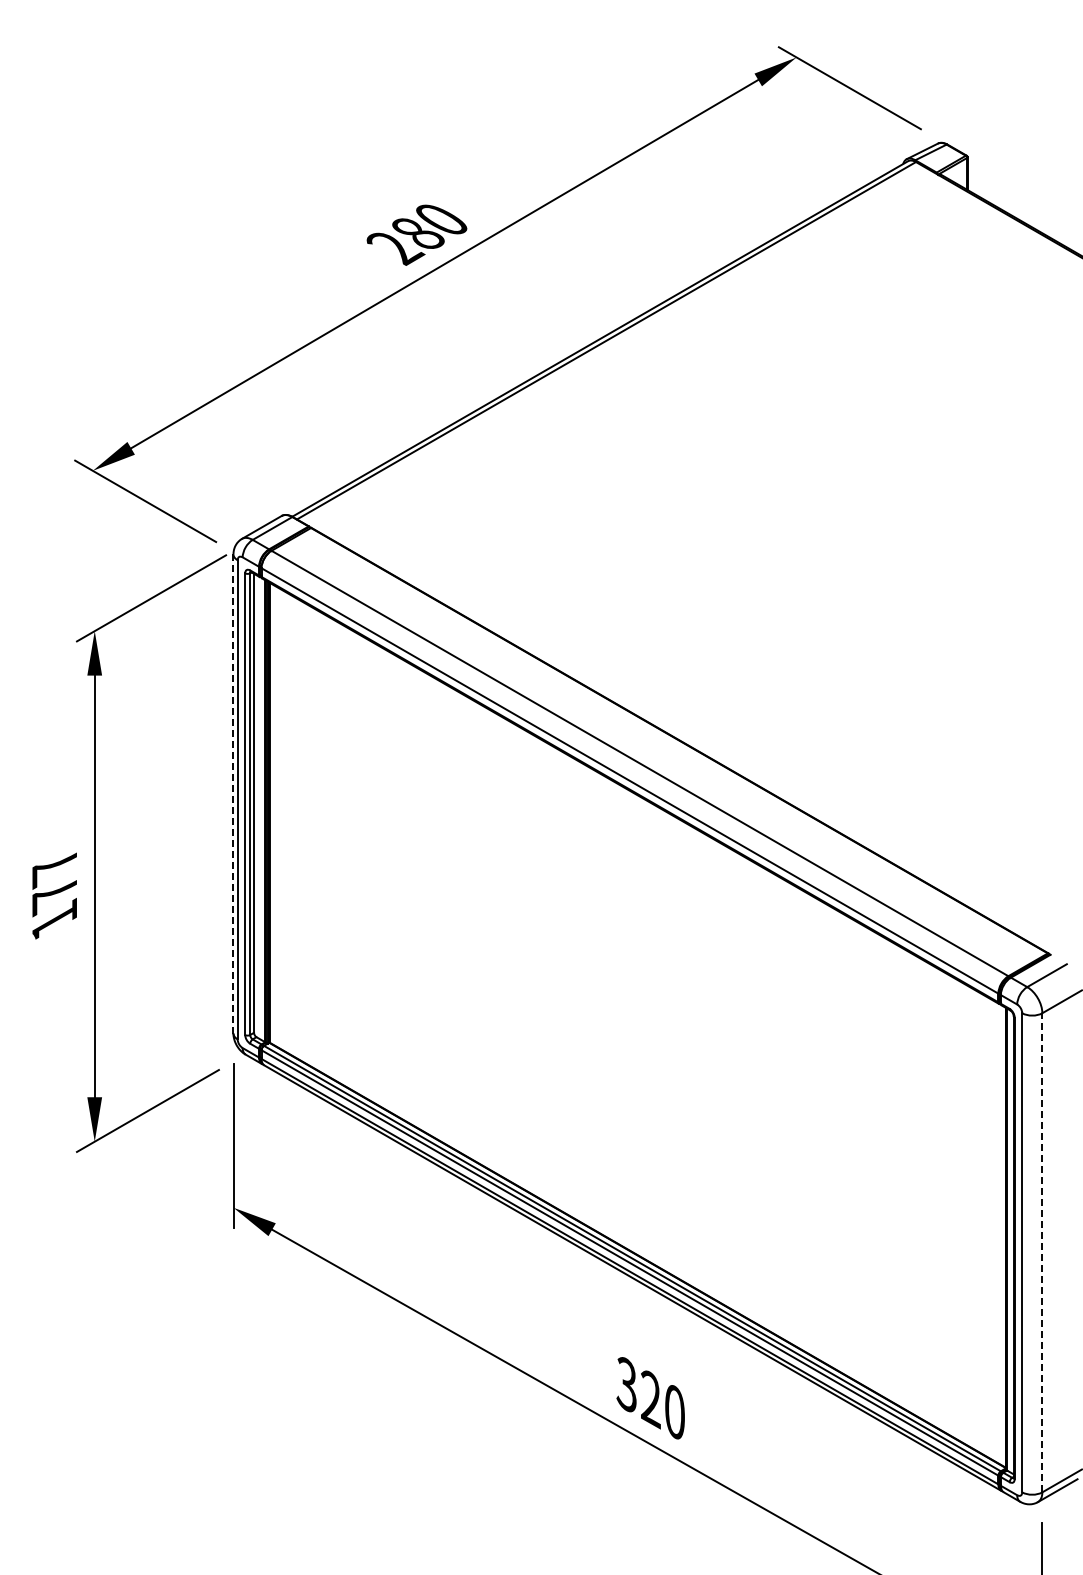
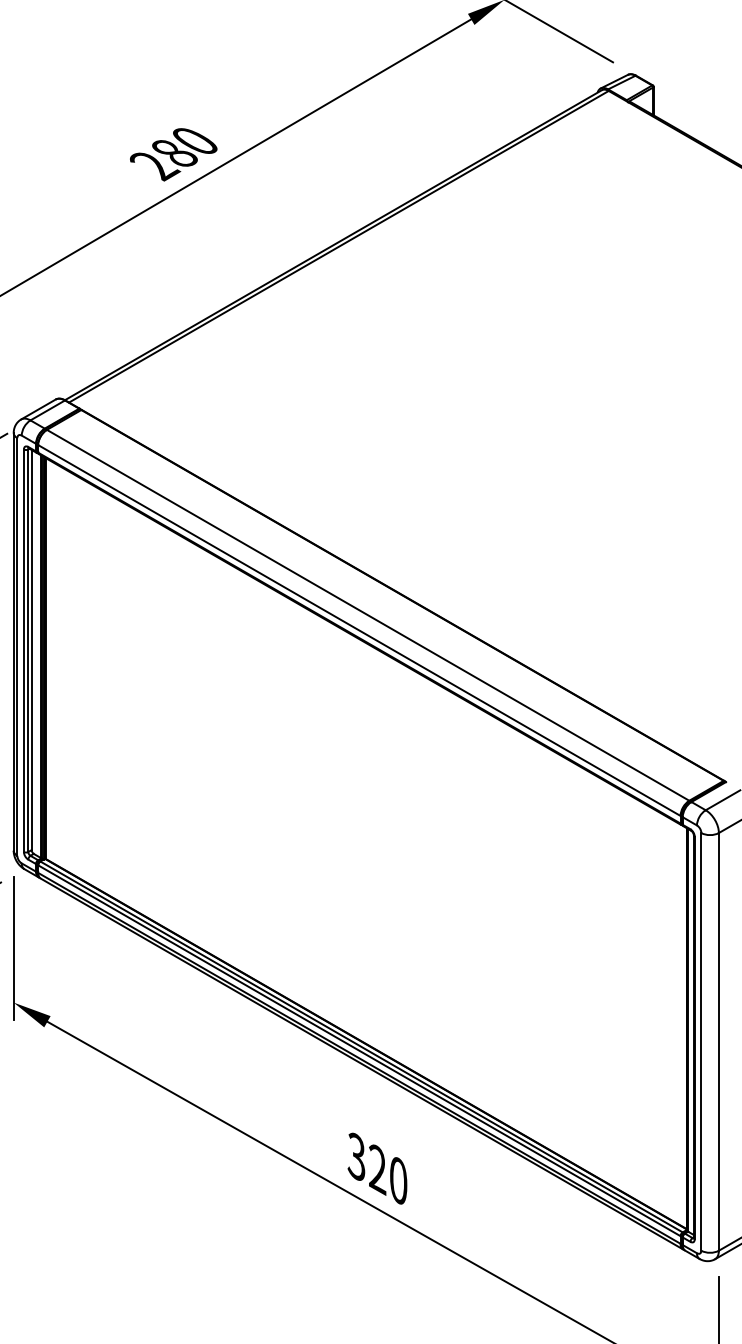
line: (233, 794) -> (13, 642), dashed -> solid
line: (1042, 1252) -> (719, 1041), dashed -> solid

